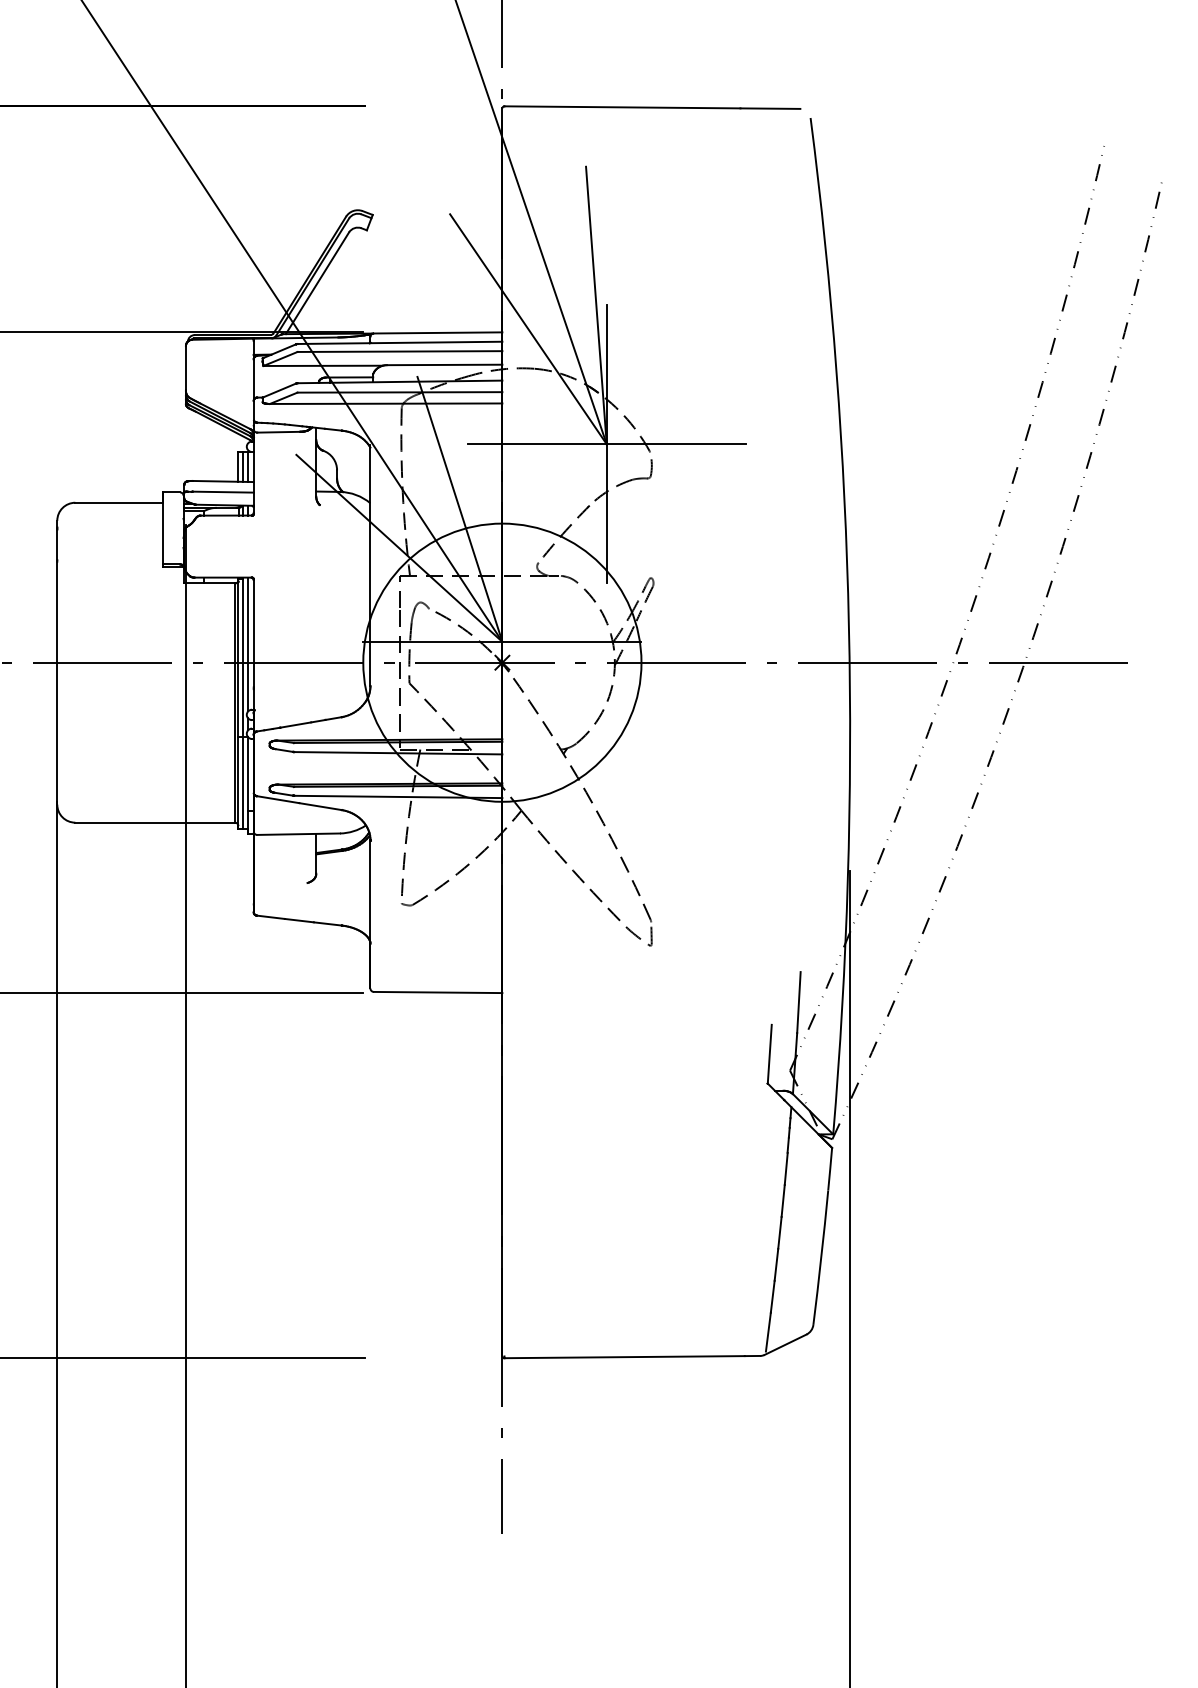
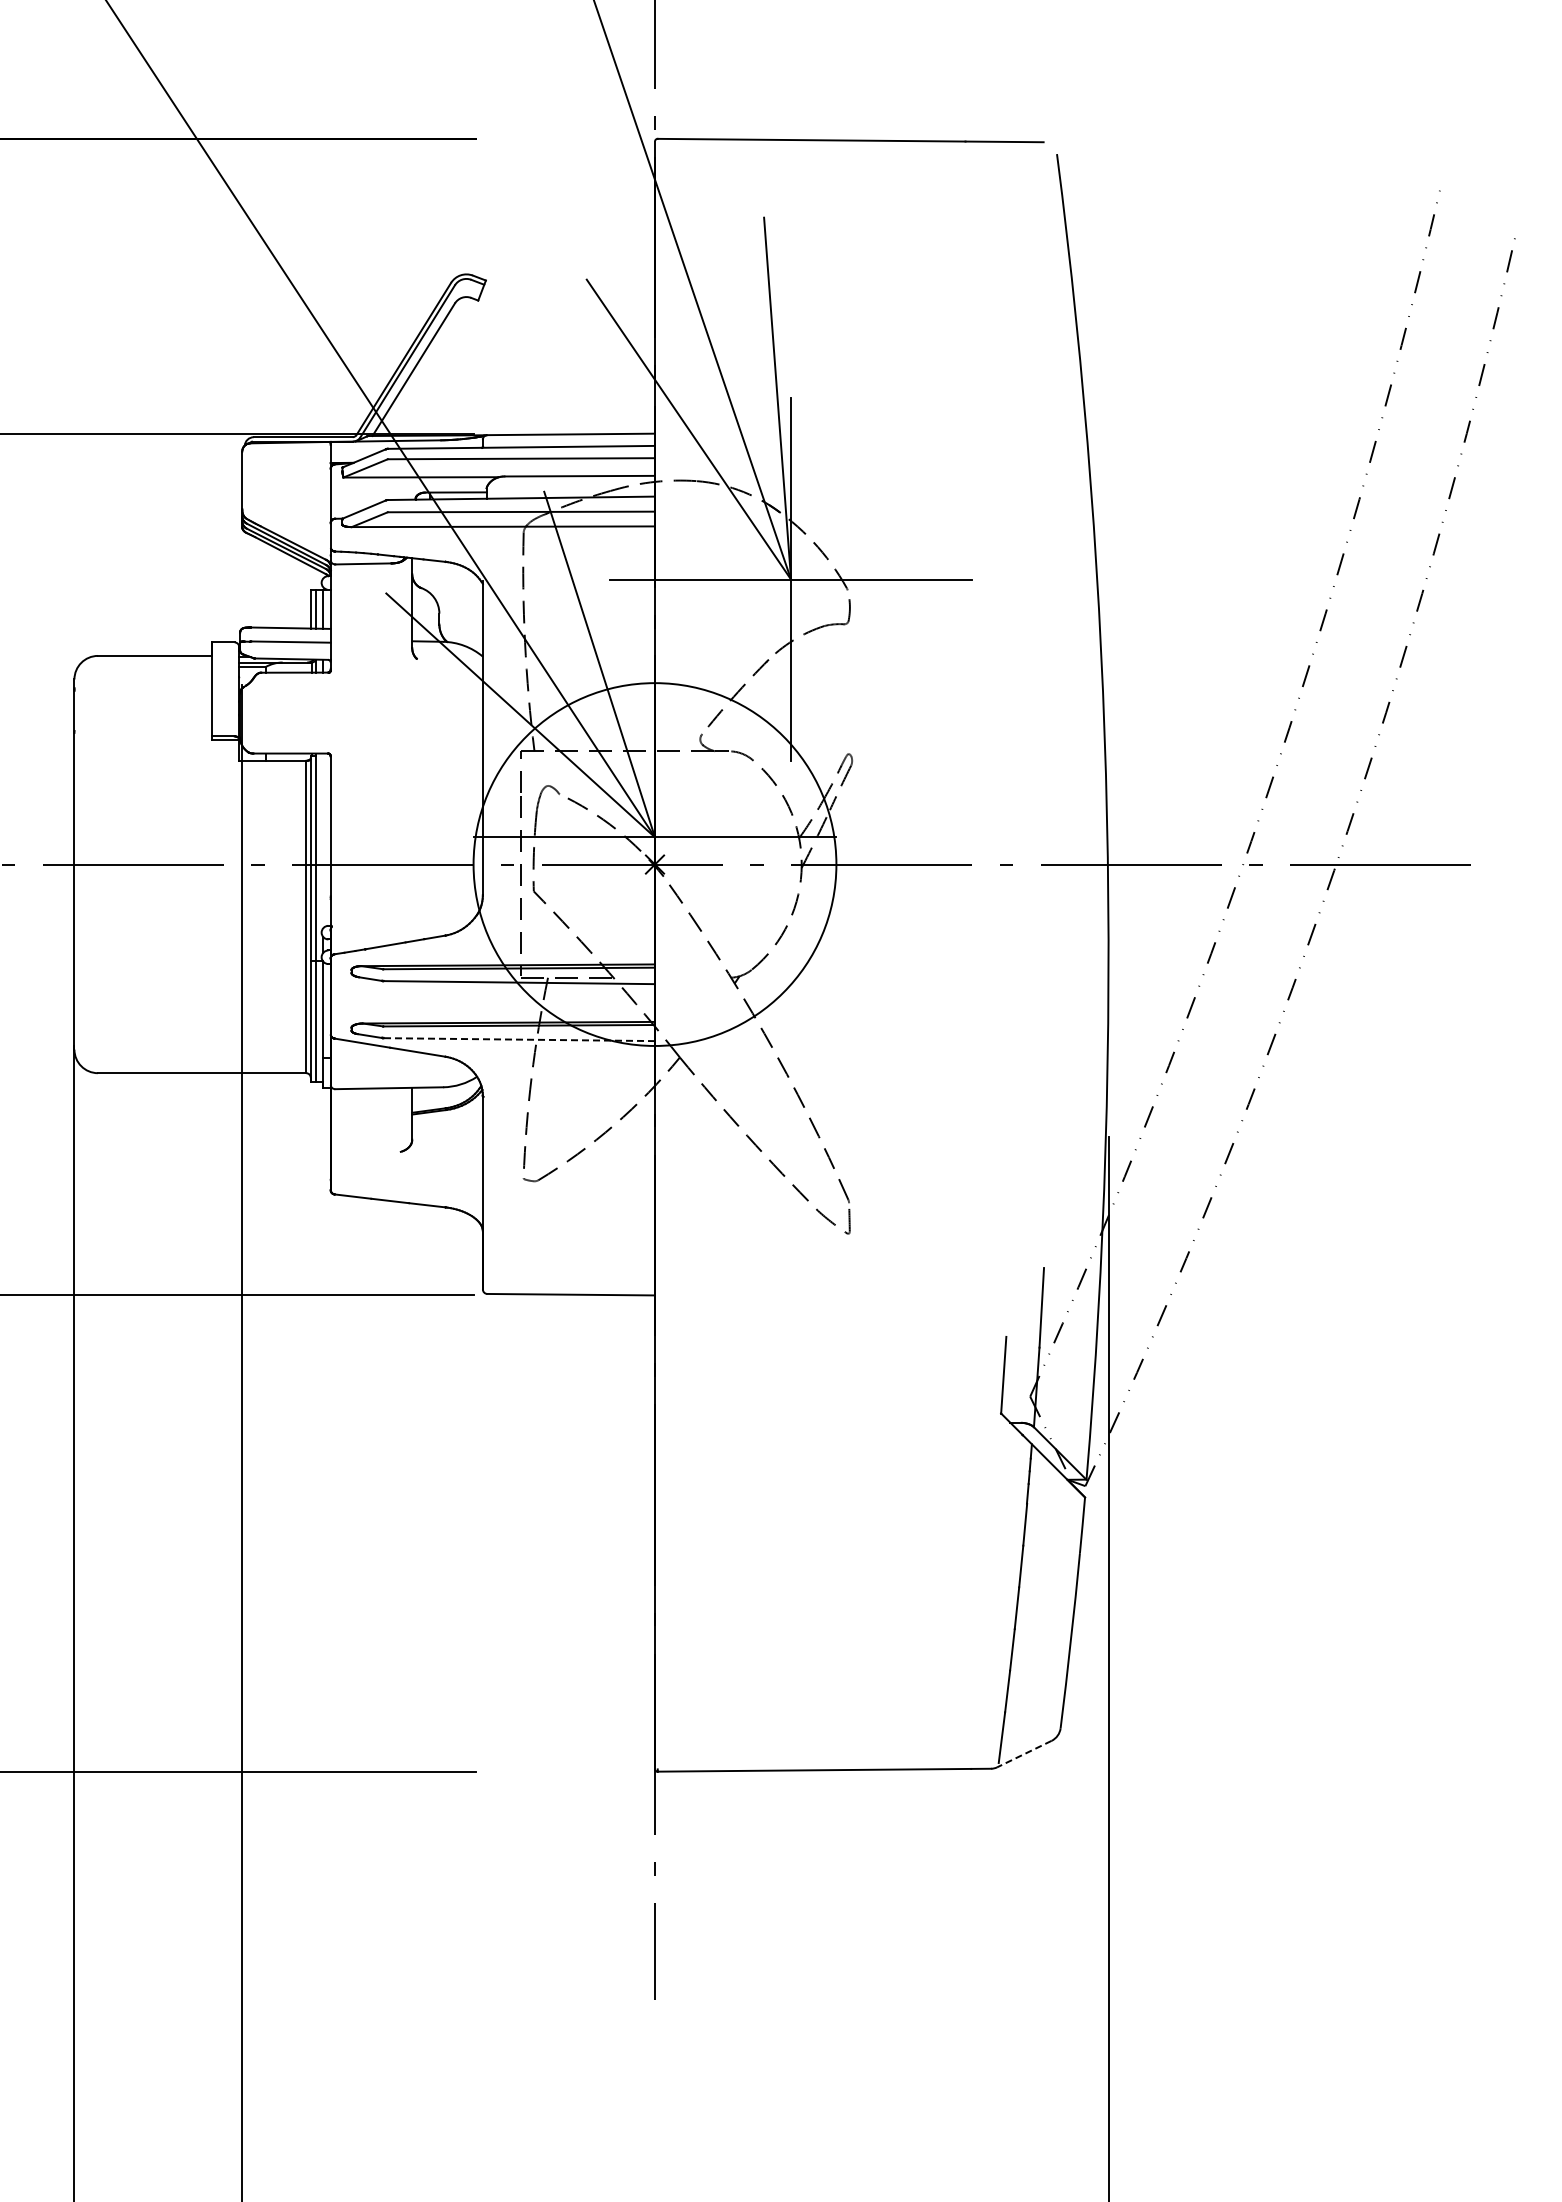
line: (248, 644) -> (323, 840), removed
line: (398, 796) -> (519, 1039), solid -> dashed
line: (784, 1345) -> (1023, 1754), solid -> dashed

